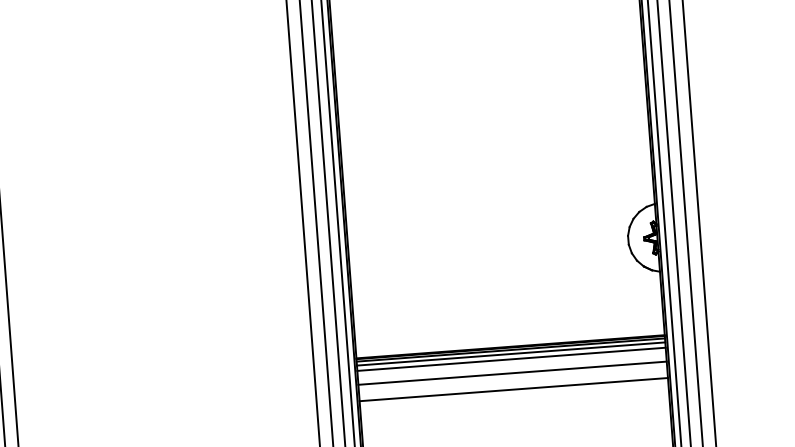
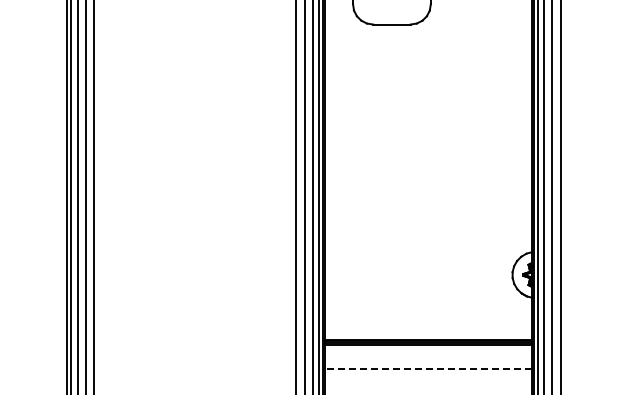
line: (511, 358) -> (428, 348), removed
line: (512, 373) -> (428, 358), removed
line: (513, 390) -> (428, 369), solid -> dashed

